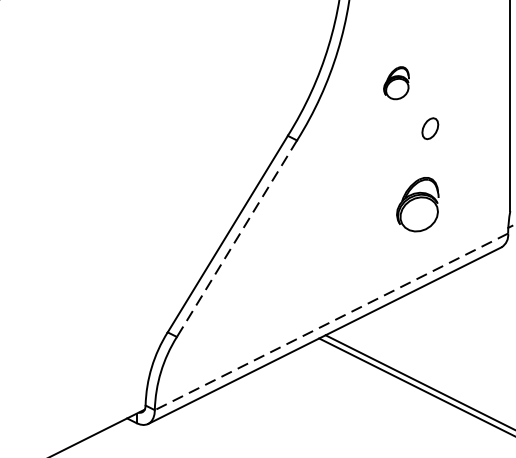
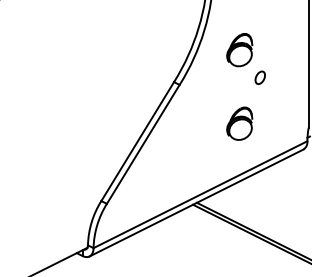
part: (395, 83) -> (239, 50), size x1.67
part: (417, 204) -> (239, 123), moved
line: (237, 238) -> (143, 144), dashed -> solid
line: (331, 321) -> (200, 194), dashed -> solid

